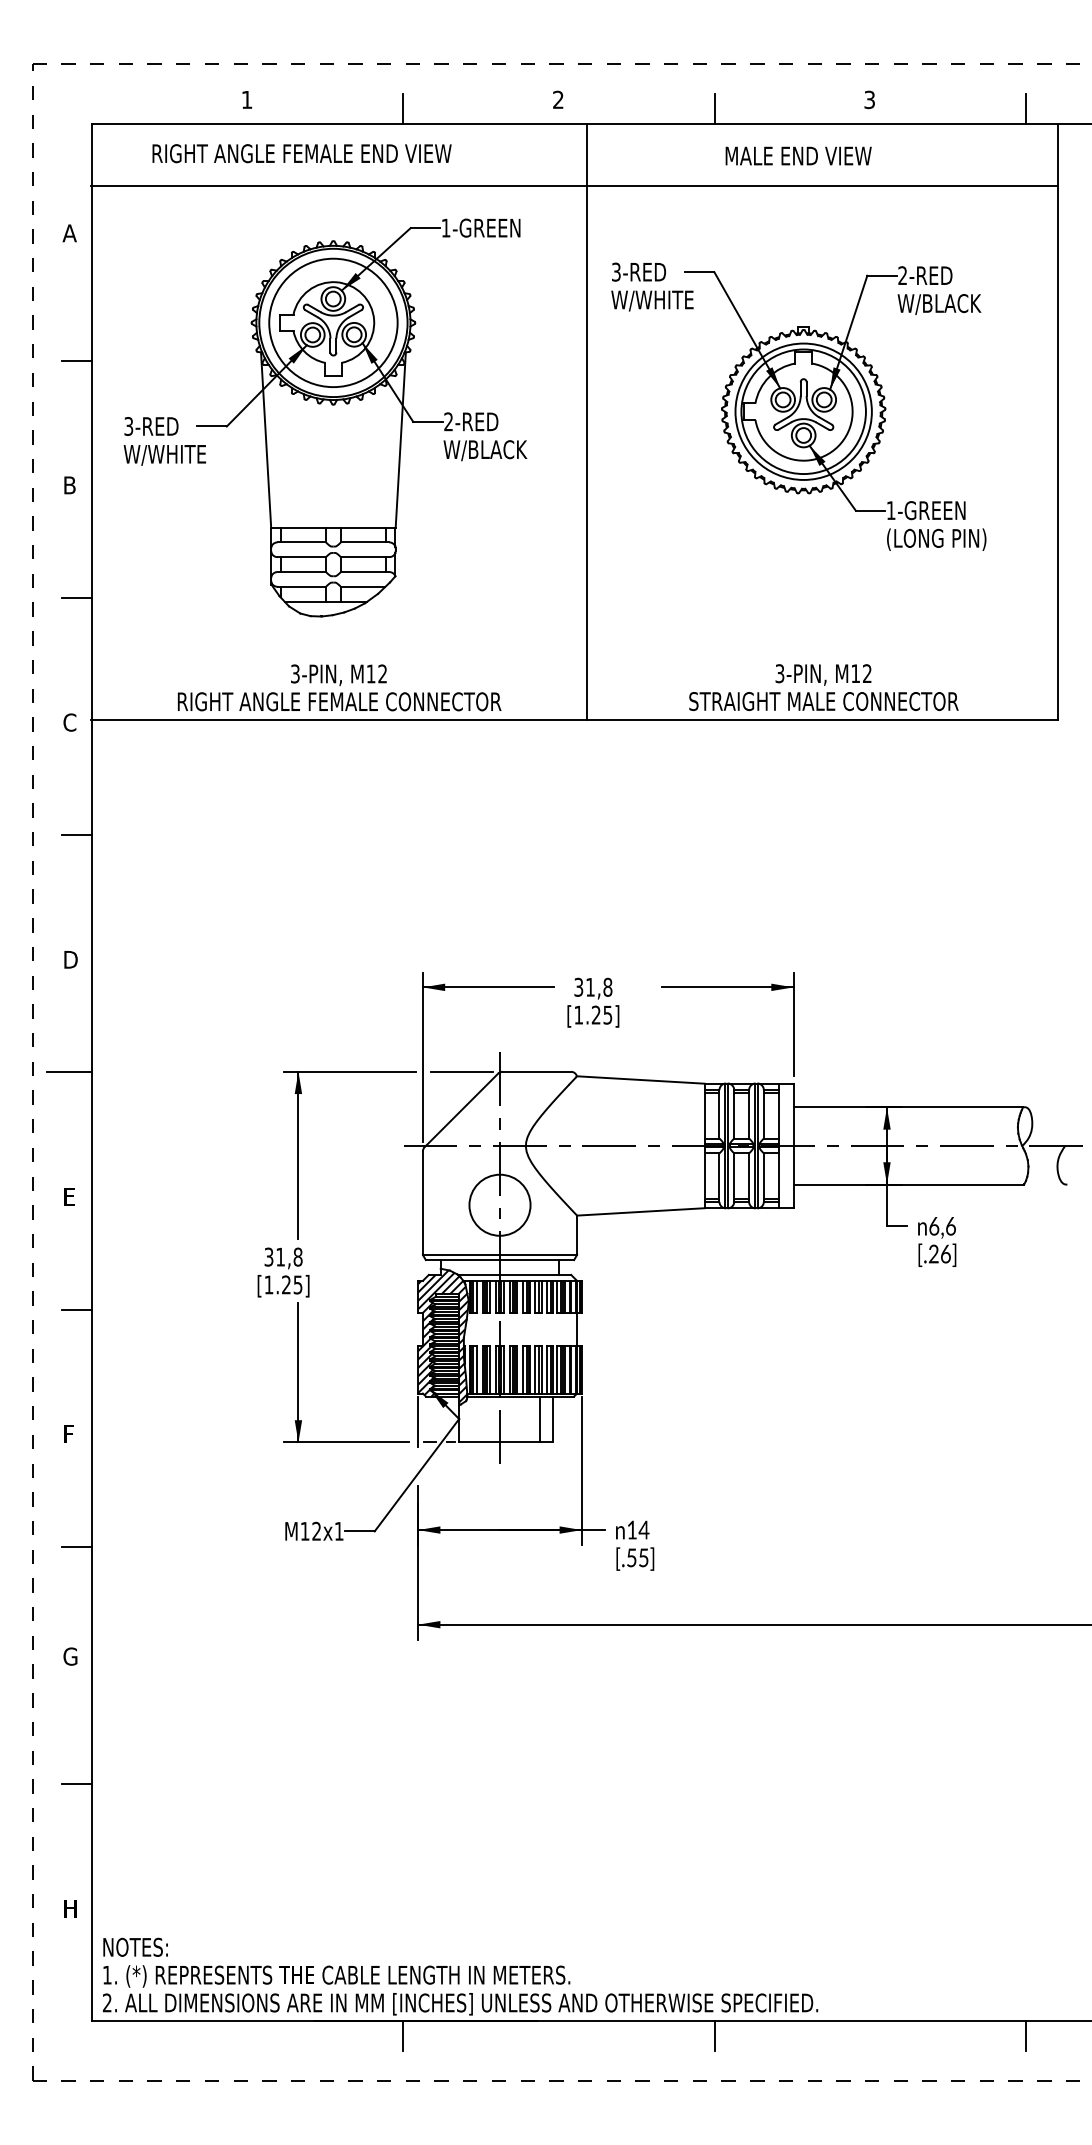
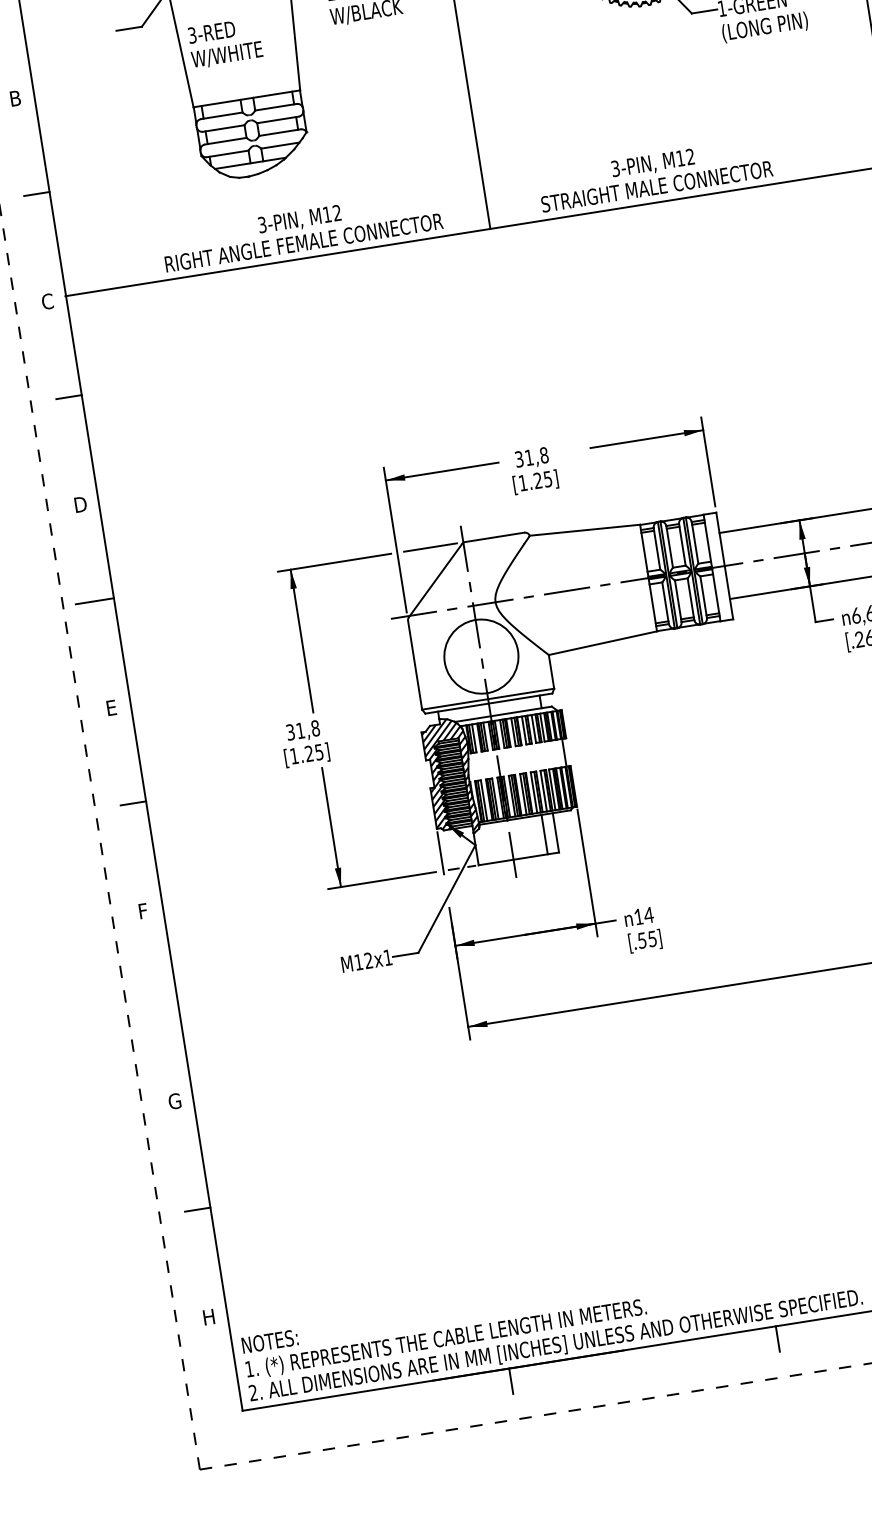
text: (164, 441) -> (224, 43), moved
text: (339, 687) -> (302, 230), moved
text: (823, 687) -> (654, 174), moved
circle: (499, 1204) -> (480, 656), size x1.4
line: (76, 1546) -> (165, 1006), removed

